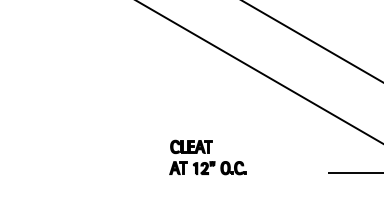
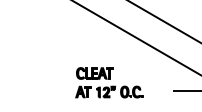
part: (208, 156) -> (109, 82), size x1.67

